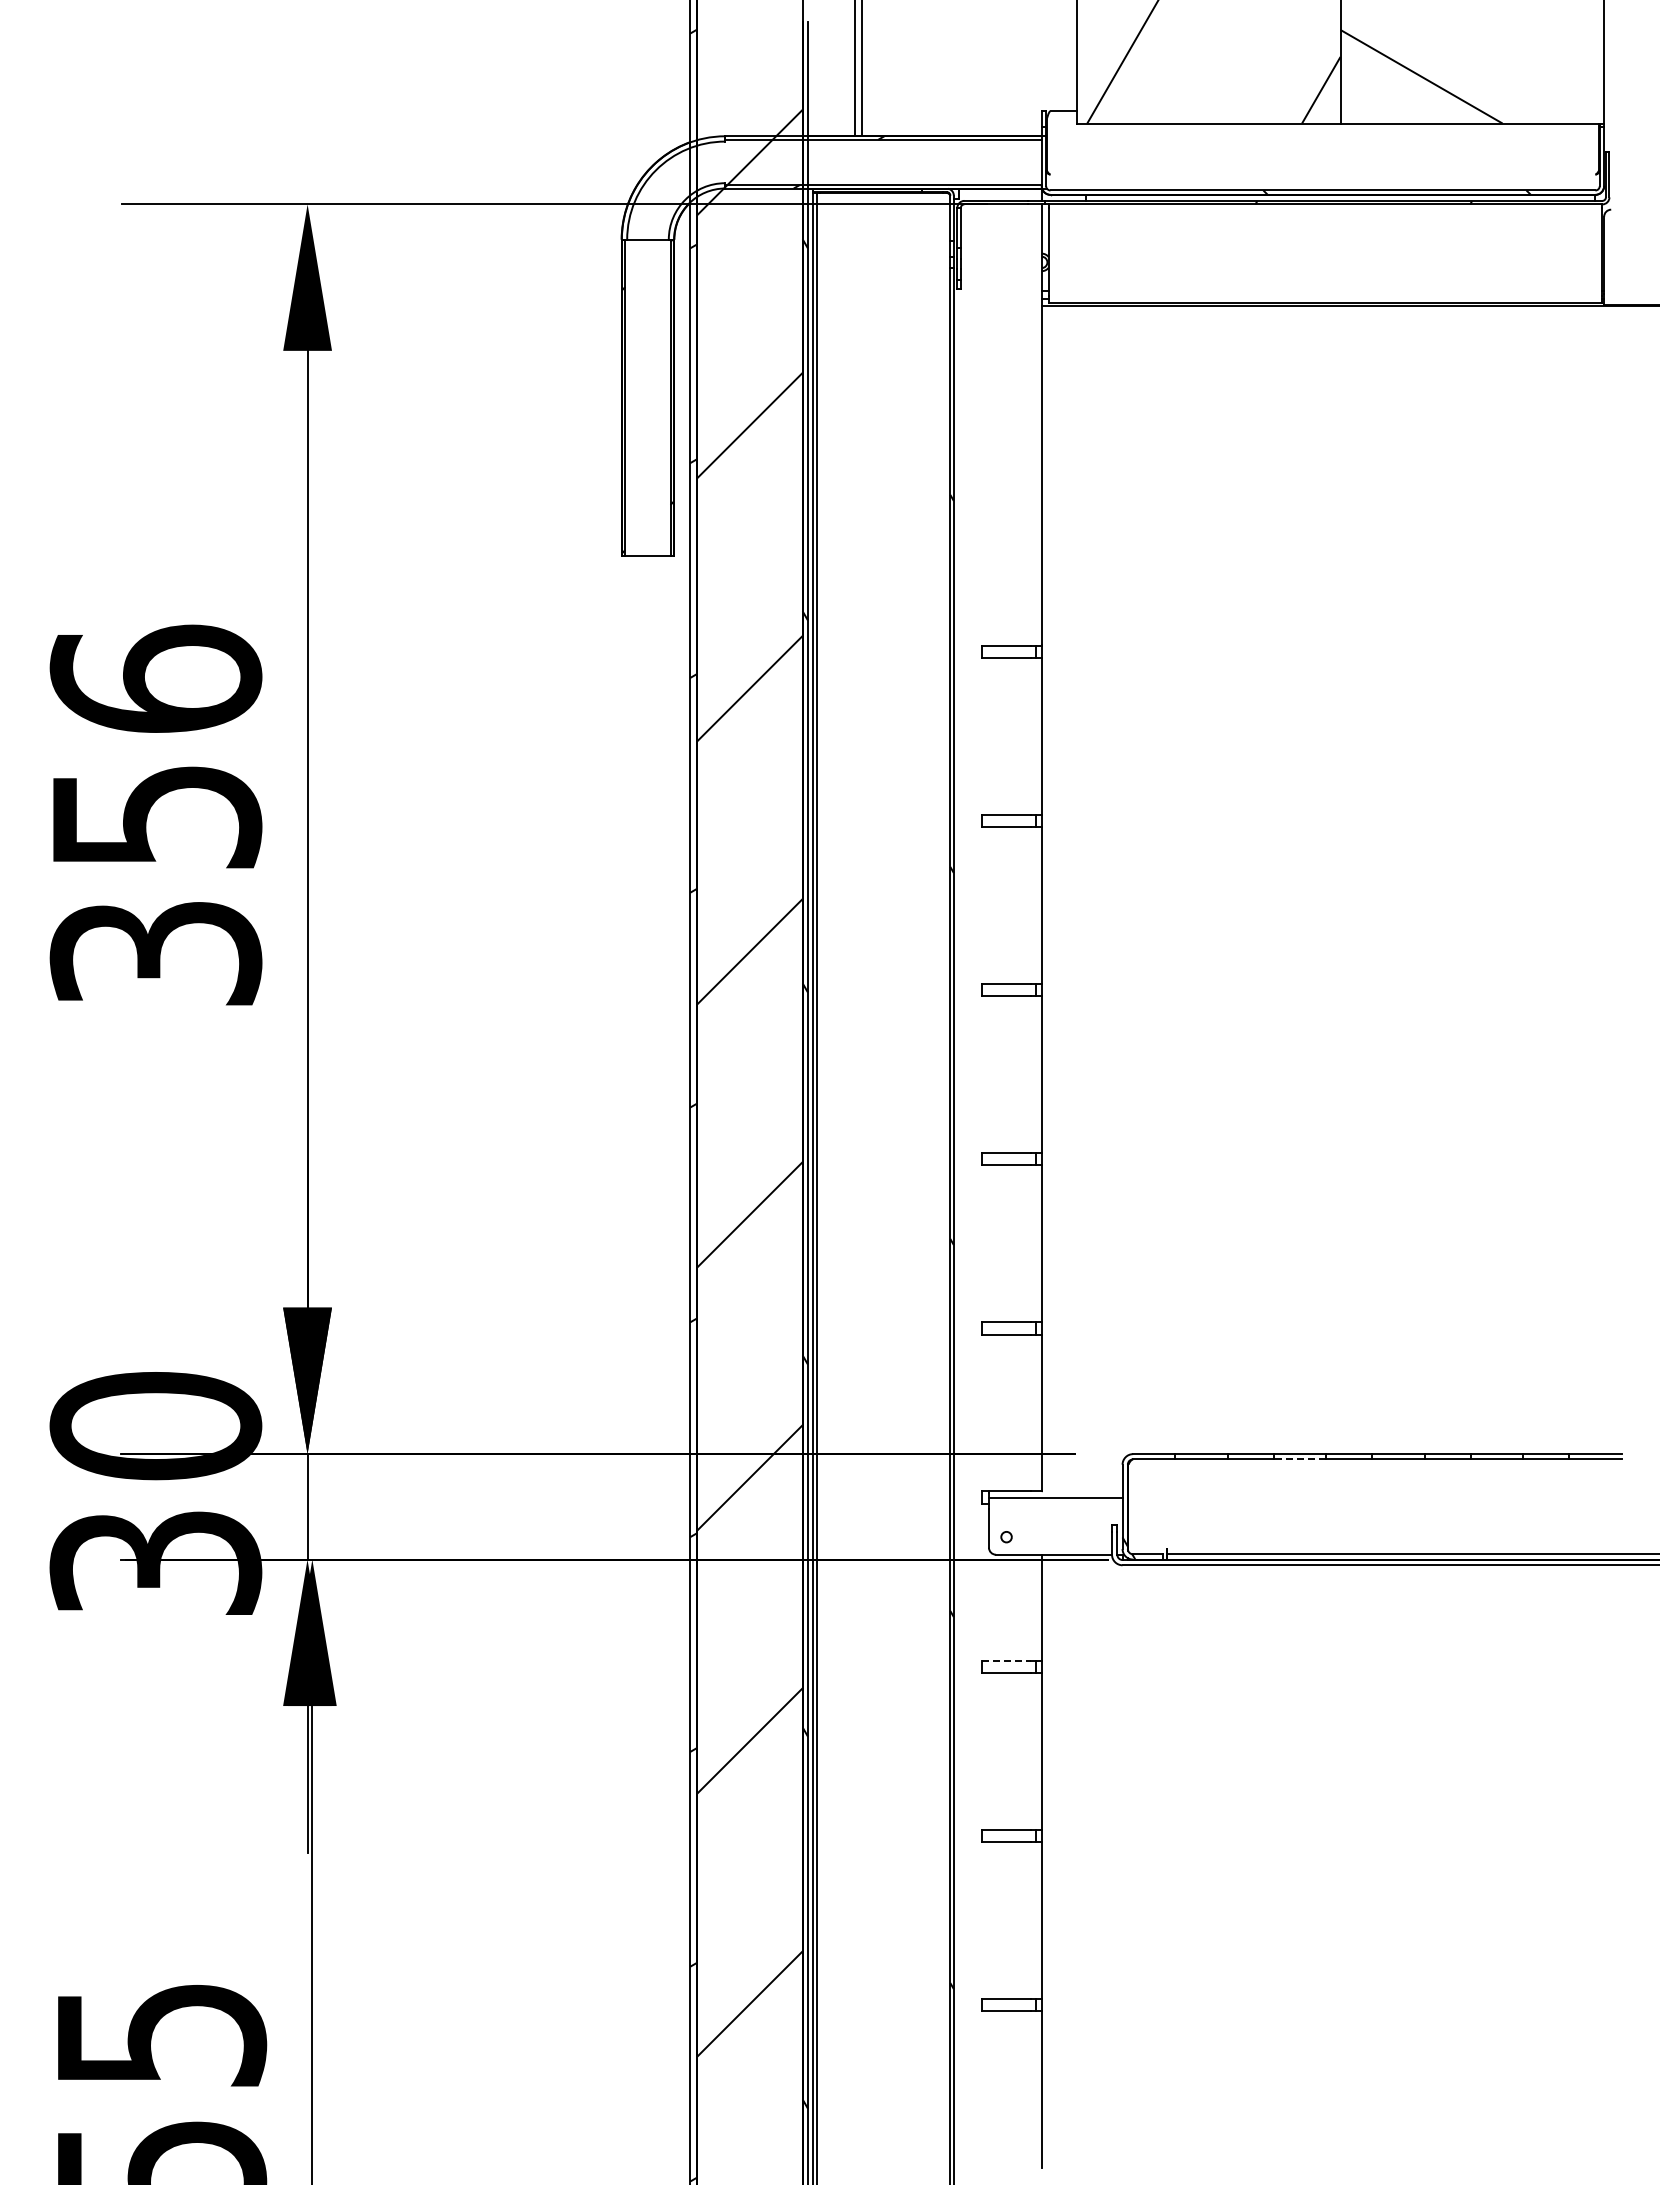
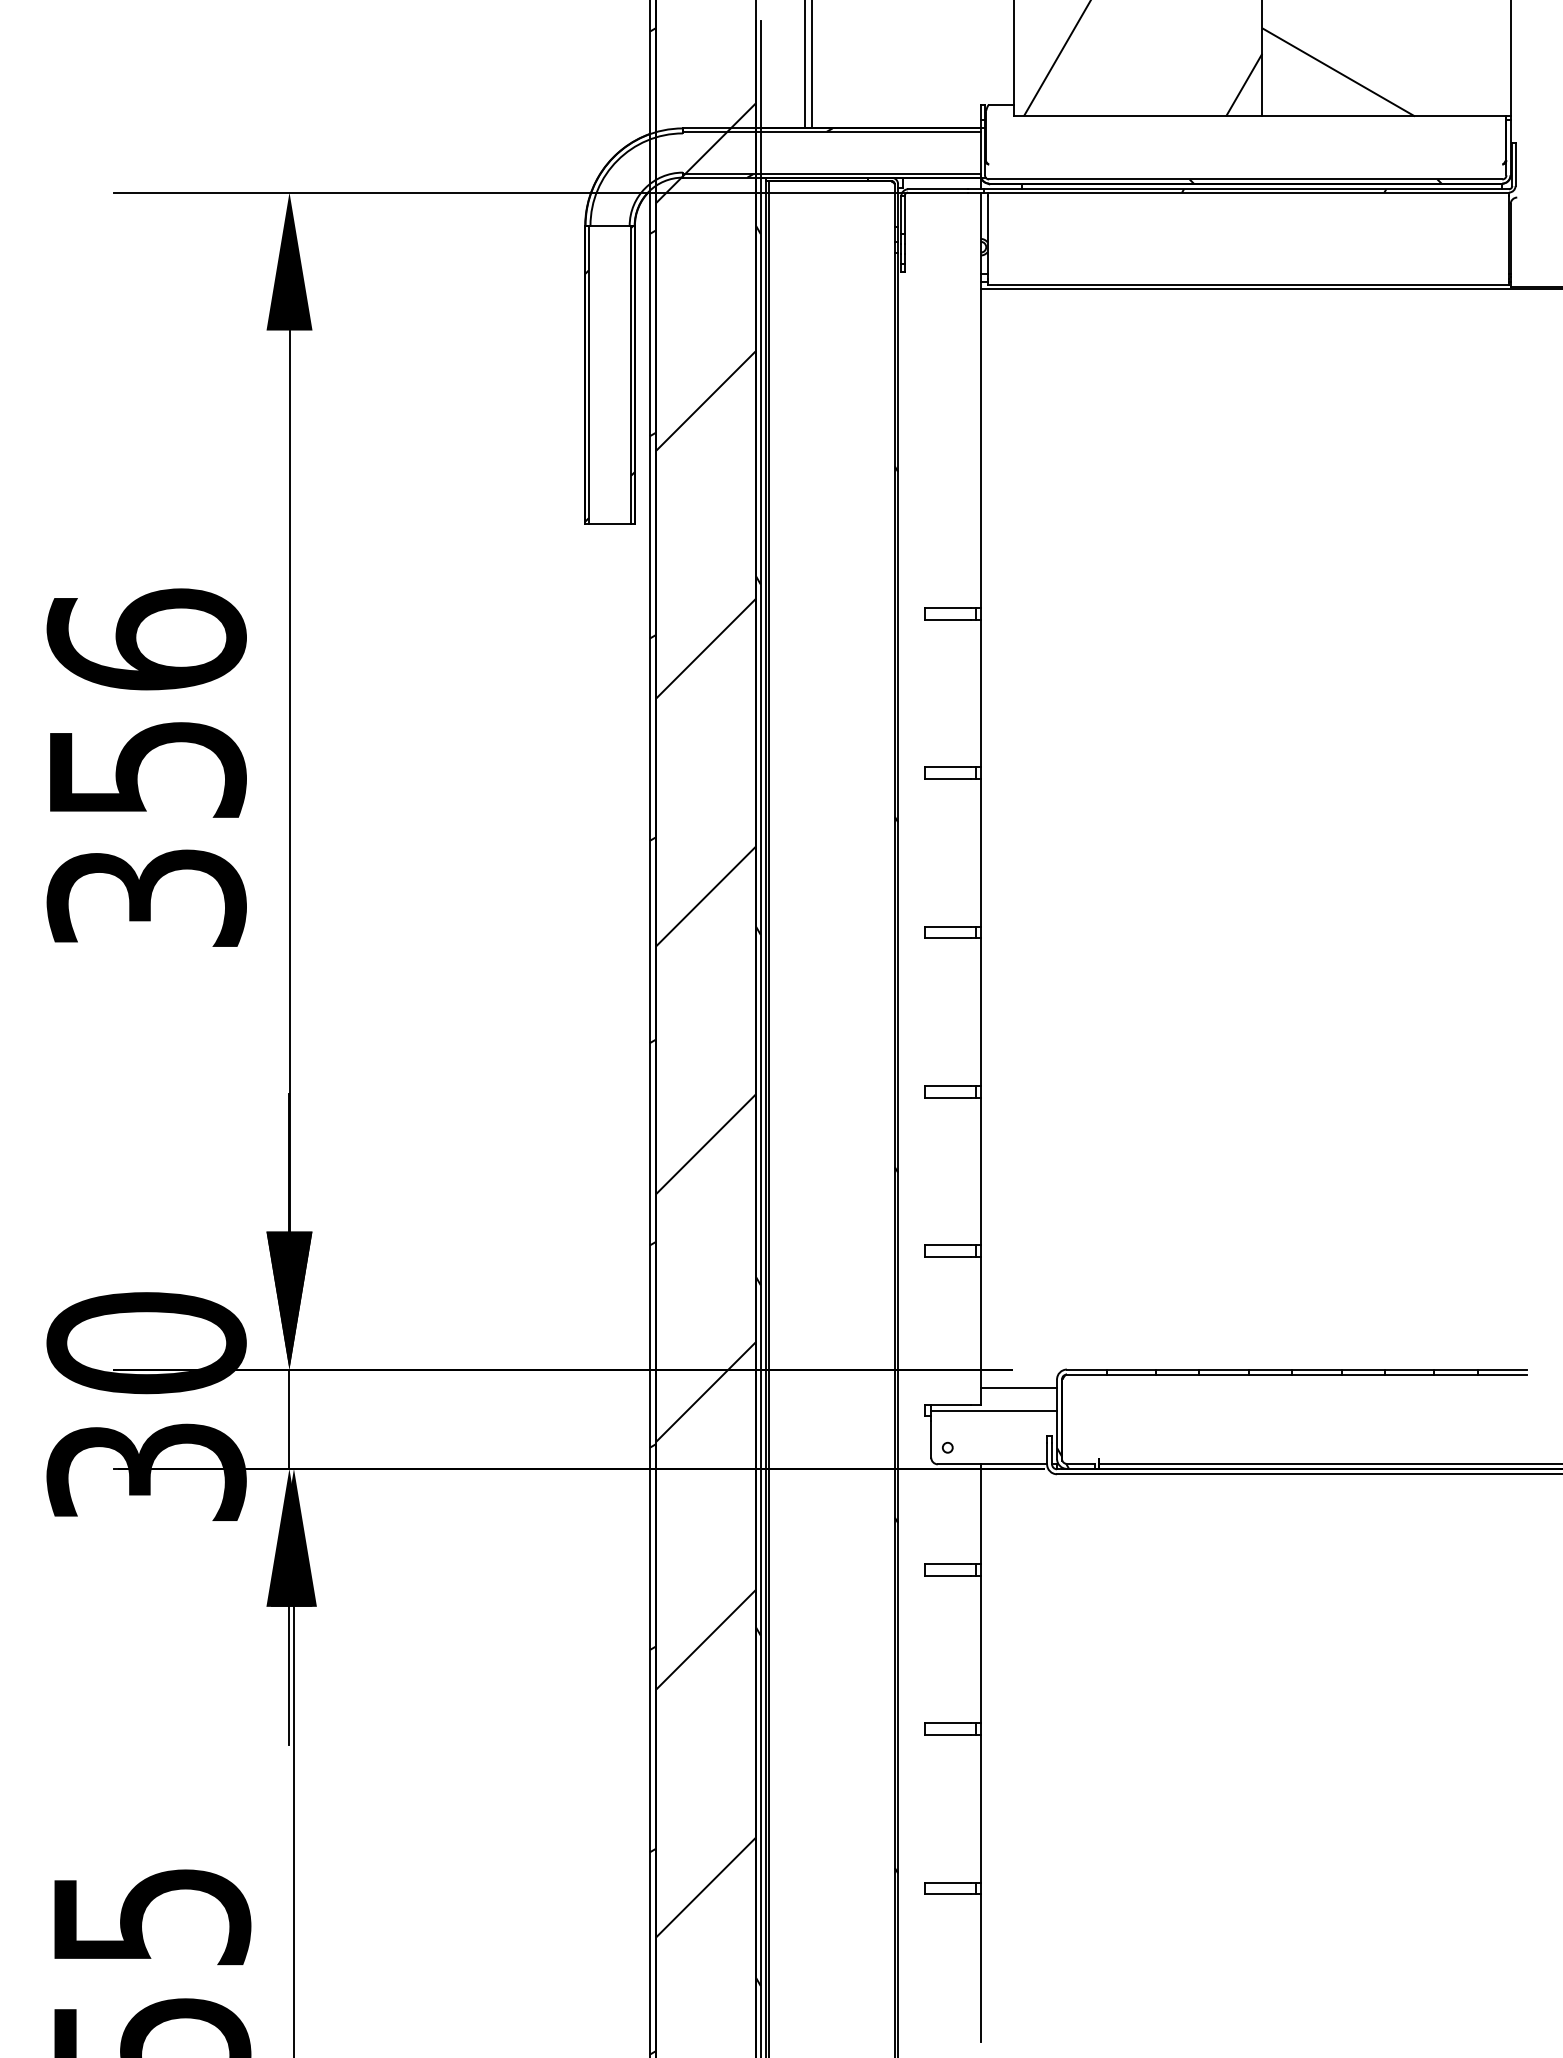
line: (1299, 1459) -> (1223, 1374), dashed -> solid
line: (1081, 1473) -> (1018, 1387), added
line: (1006, 1660) -> (947, 1563), dashed -> solid

